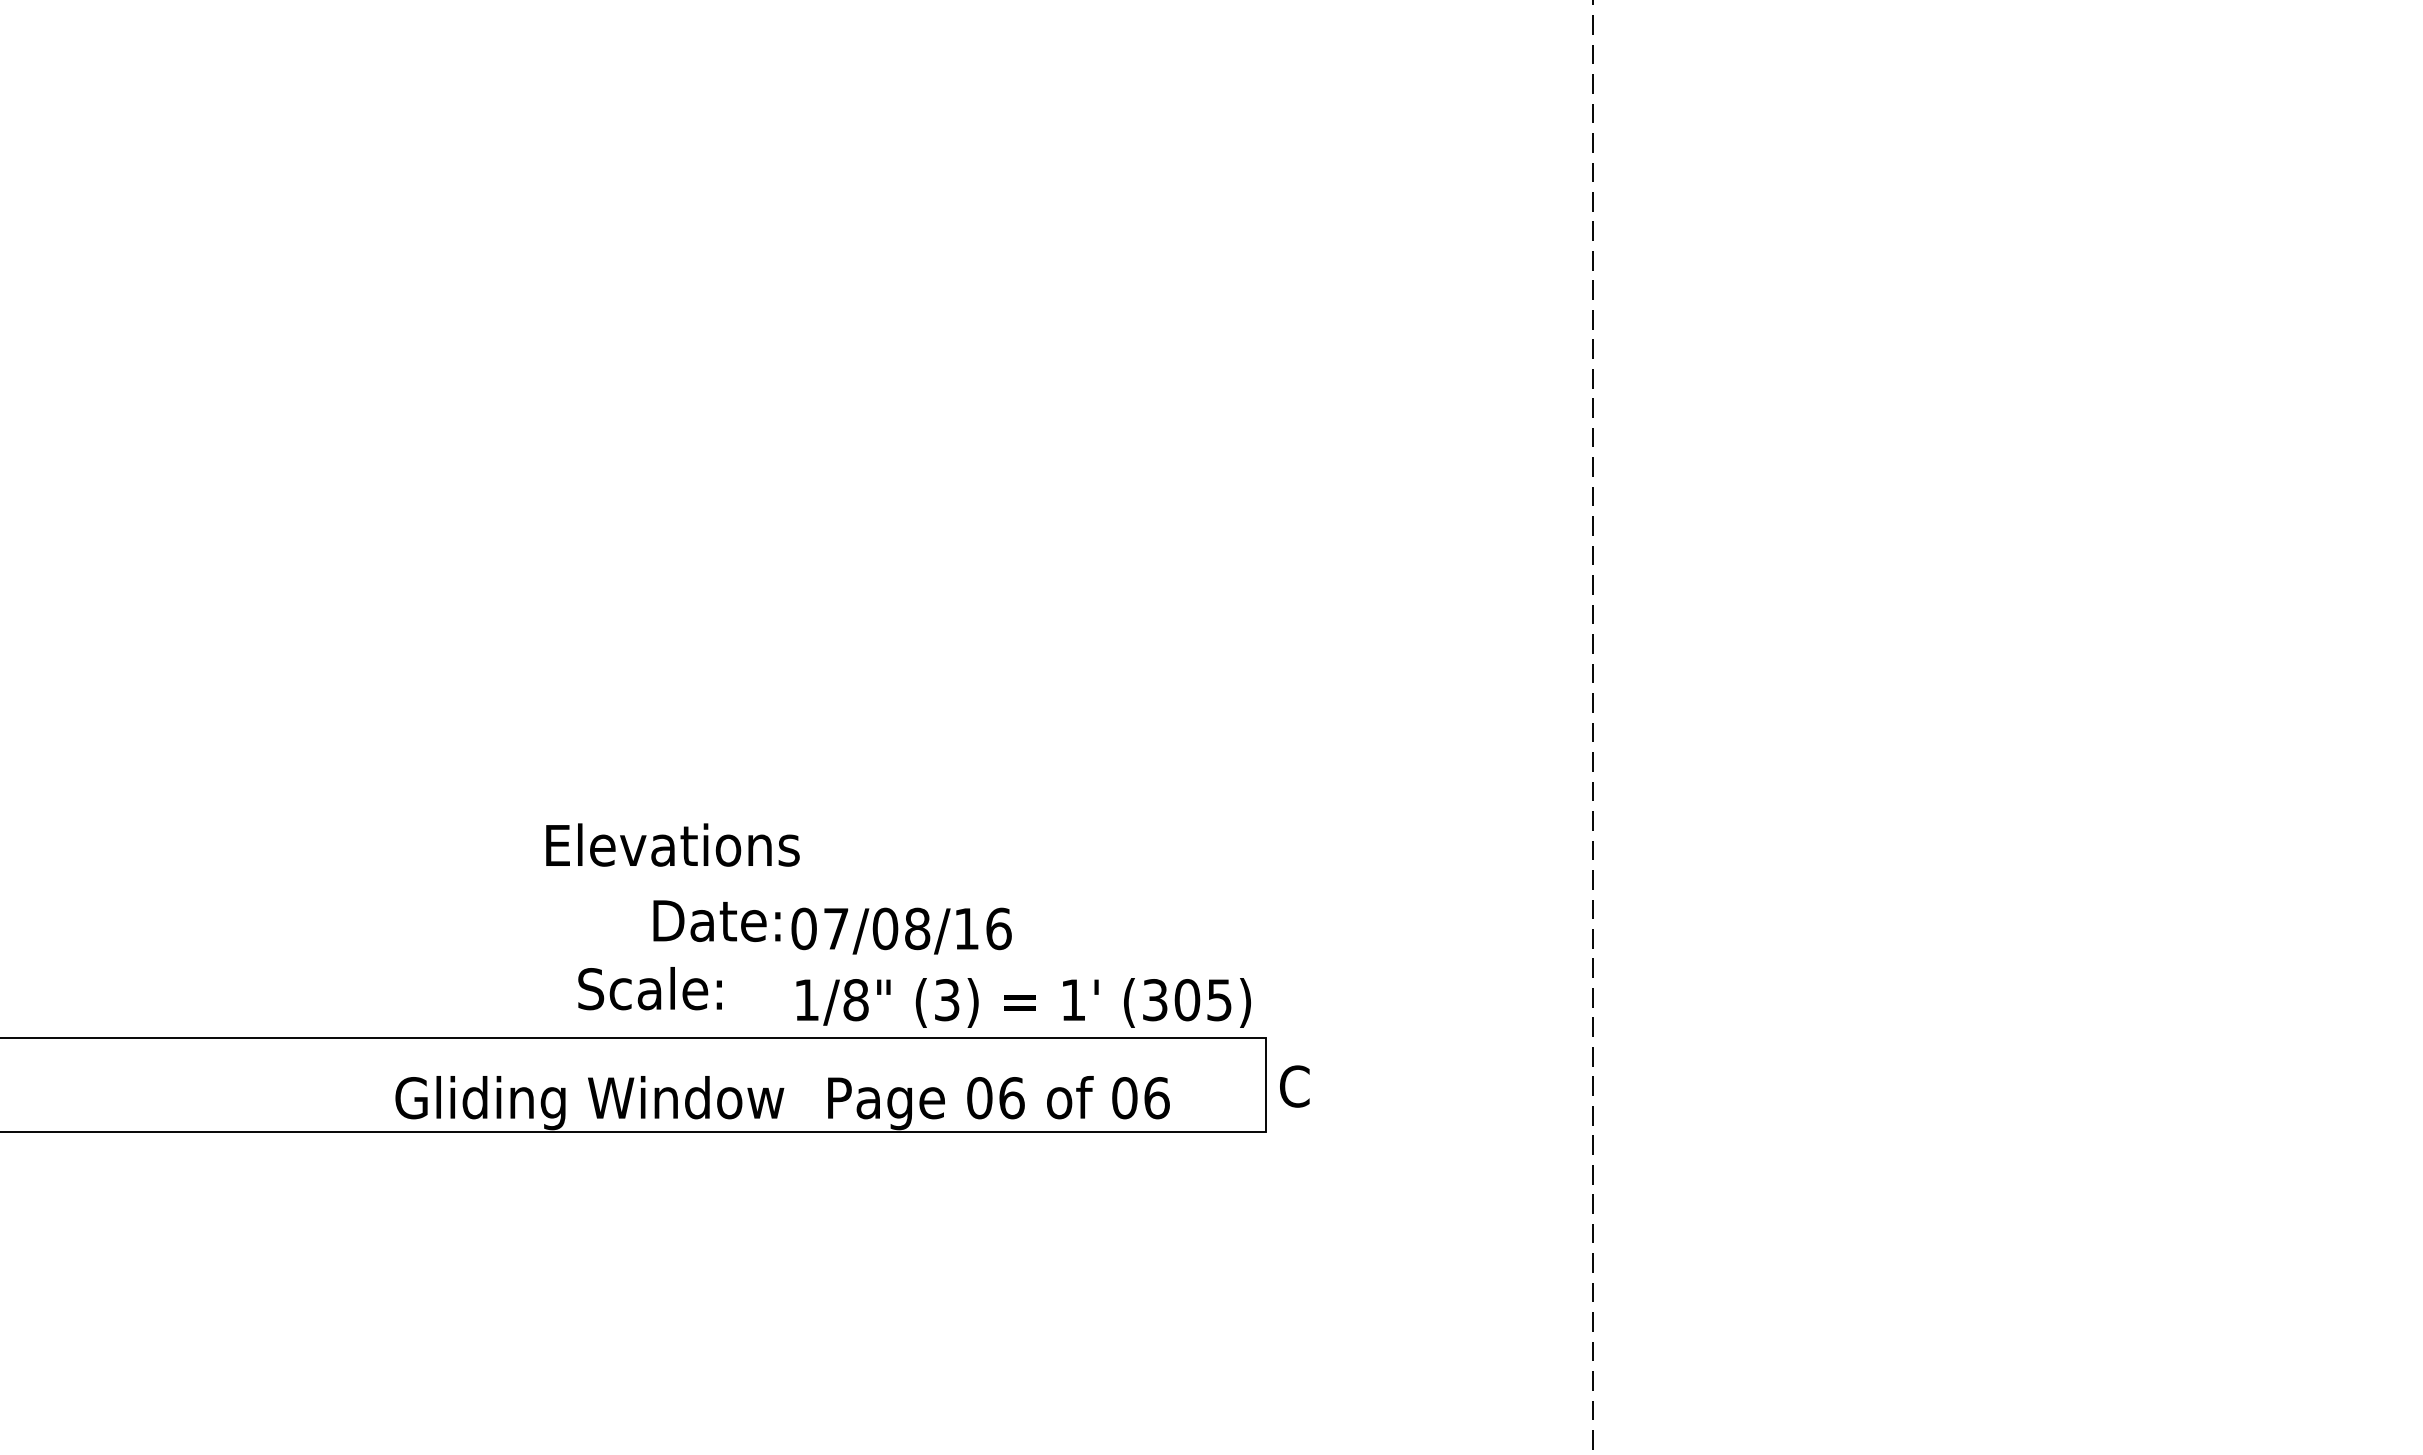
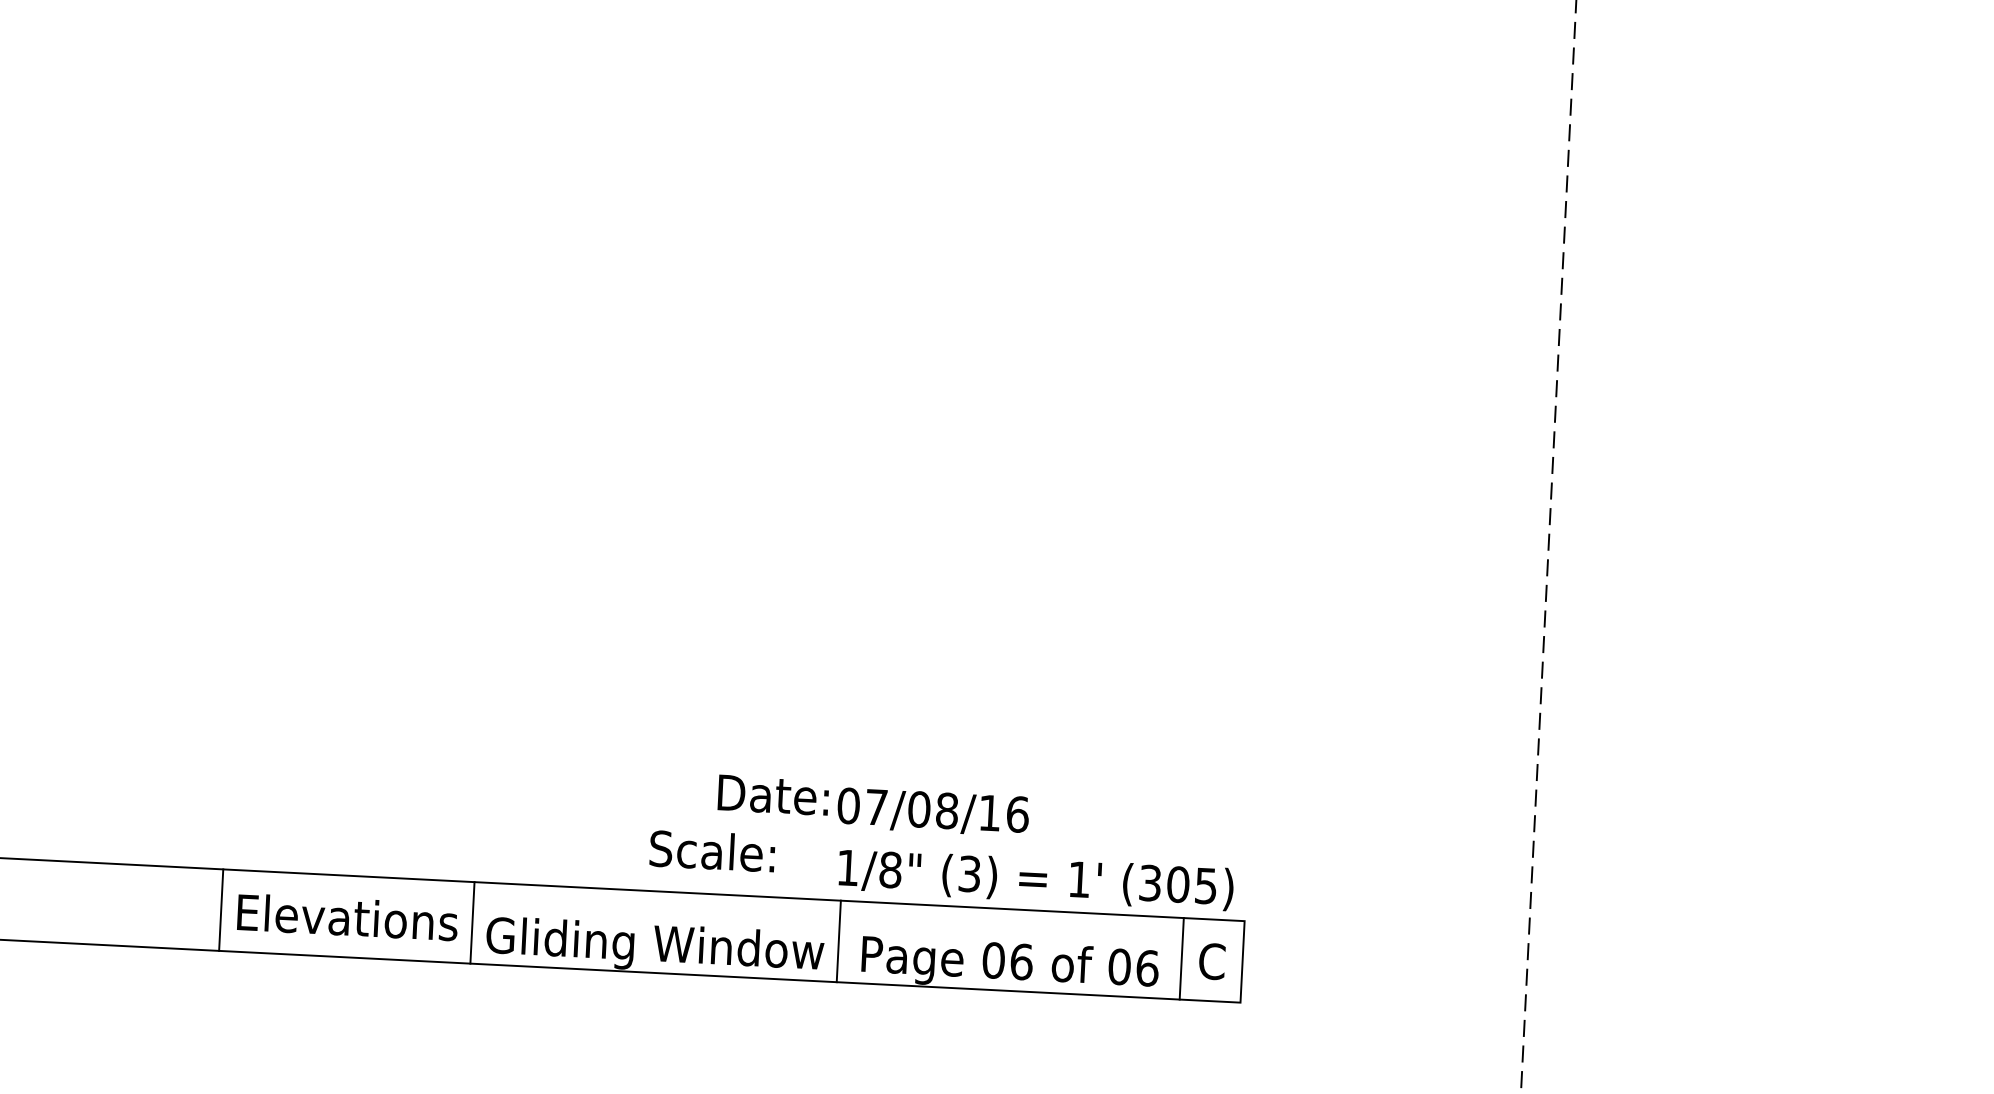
text: (672, 844) -> (347, 916), moved
line: (89, 1085) -> (221, 910), added
line: (378, 1085) -> (472, 923), added
line: (800, 1085) -> (838, 941), added
line: (1195, 1085) -> (1181, 959), added
text: (1294, 1086) -> (1211, 961), moved

